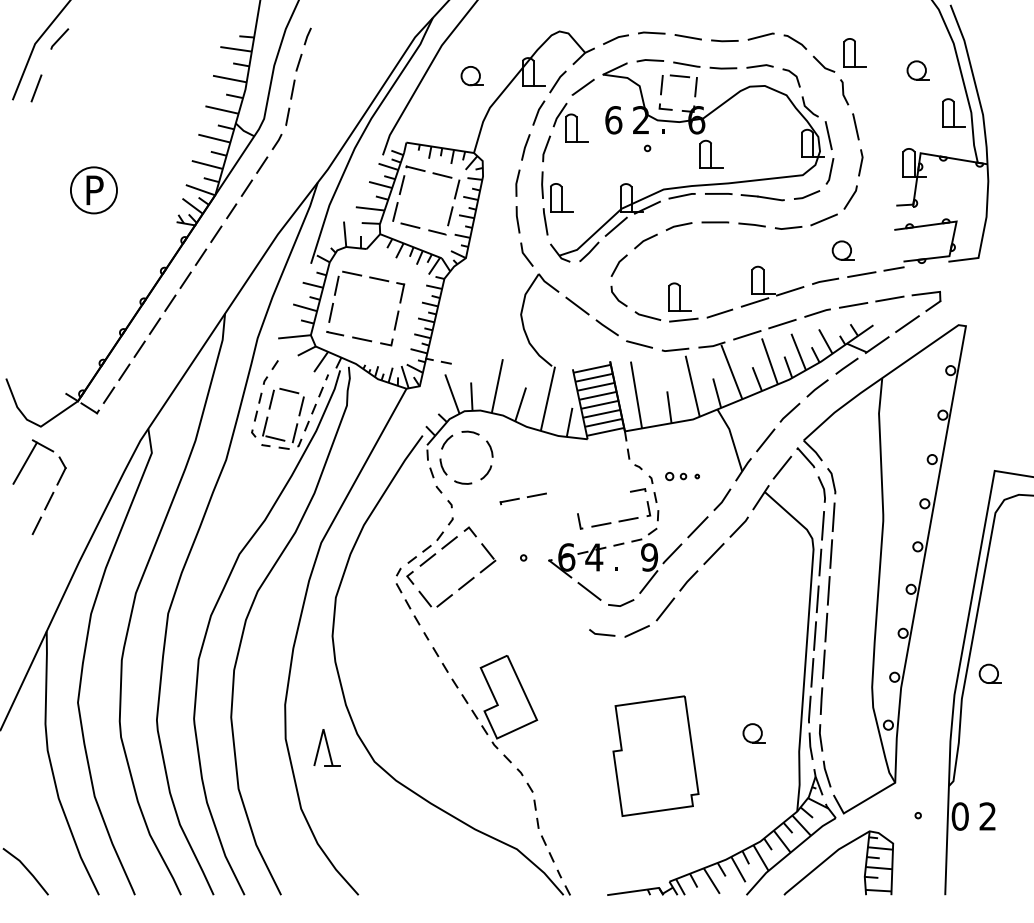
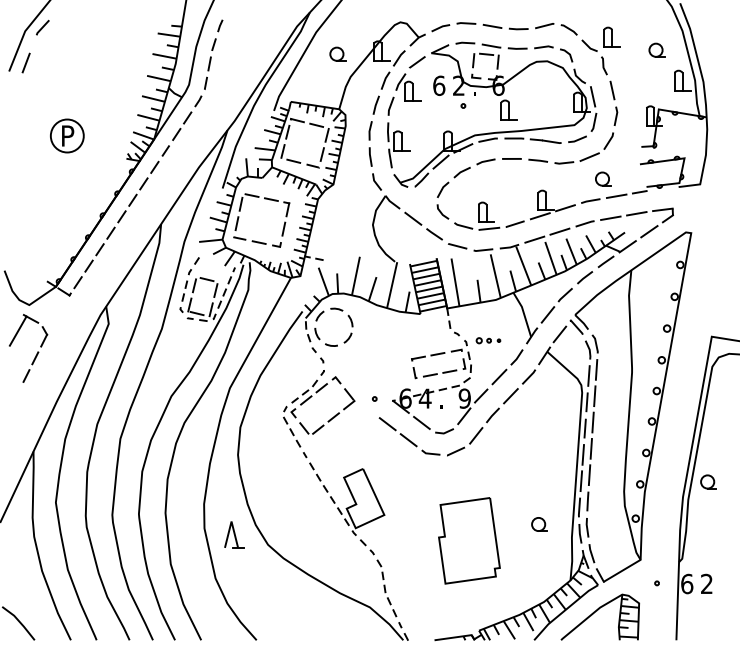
part: (522, 498) -> (427, 356), moved
line: (541, 592) -> (387, 423), added
line: (571, 615) -> (408, 440), added
text: (959, 816) -> (686, 584), 0 -> 6

